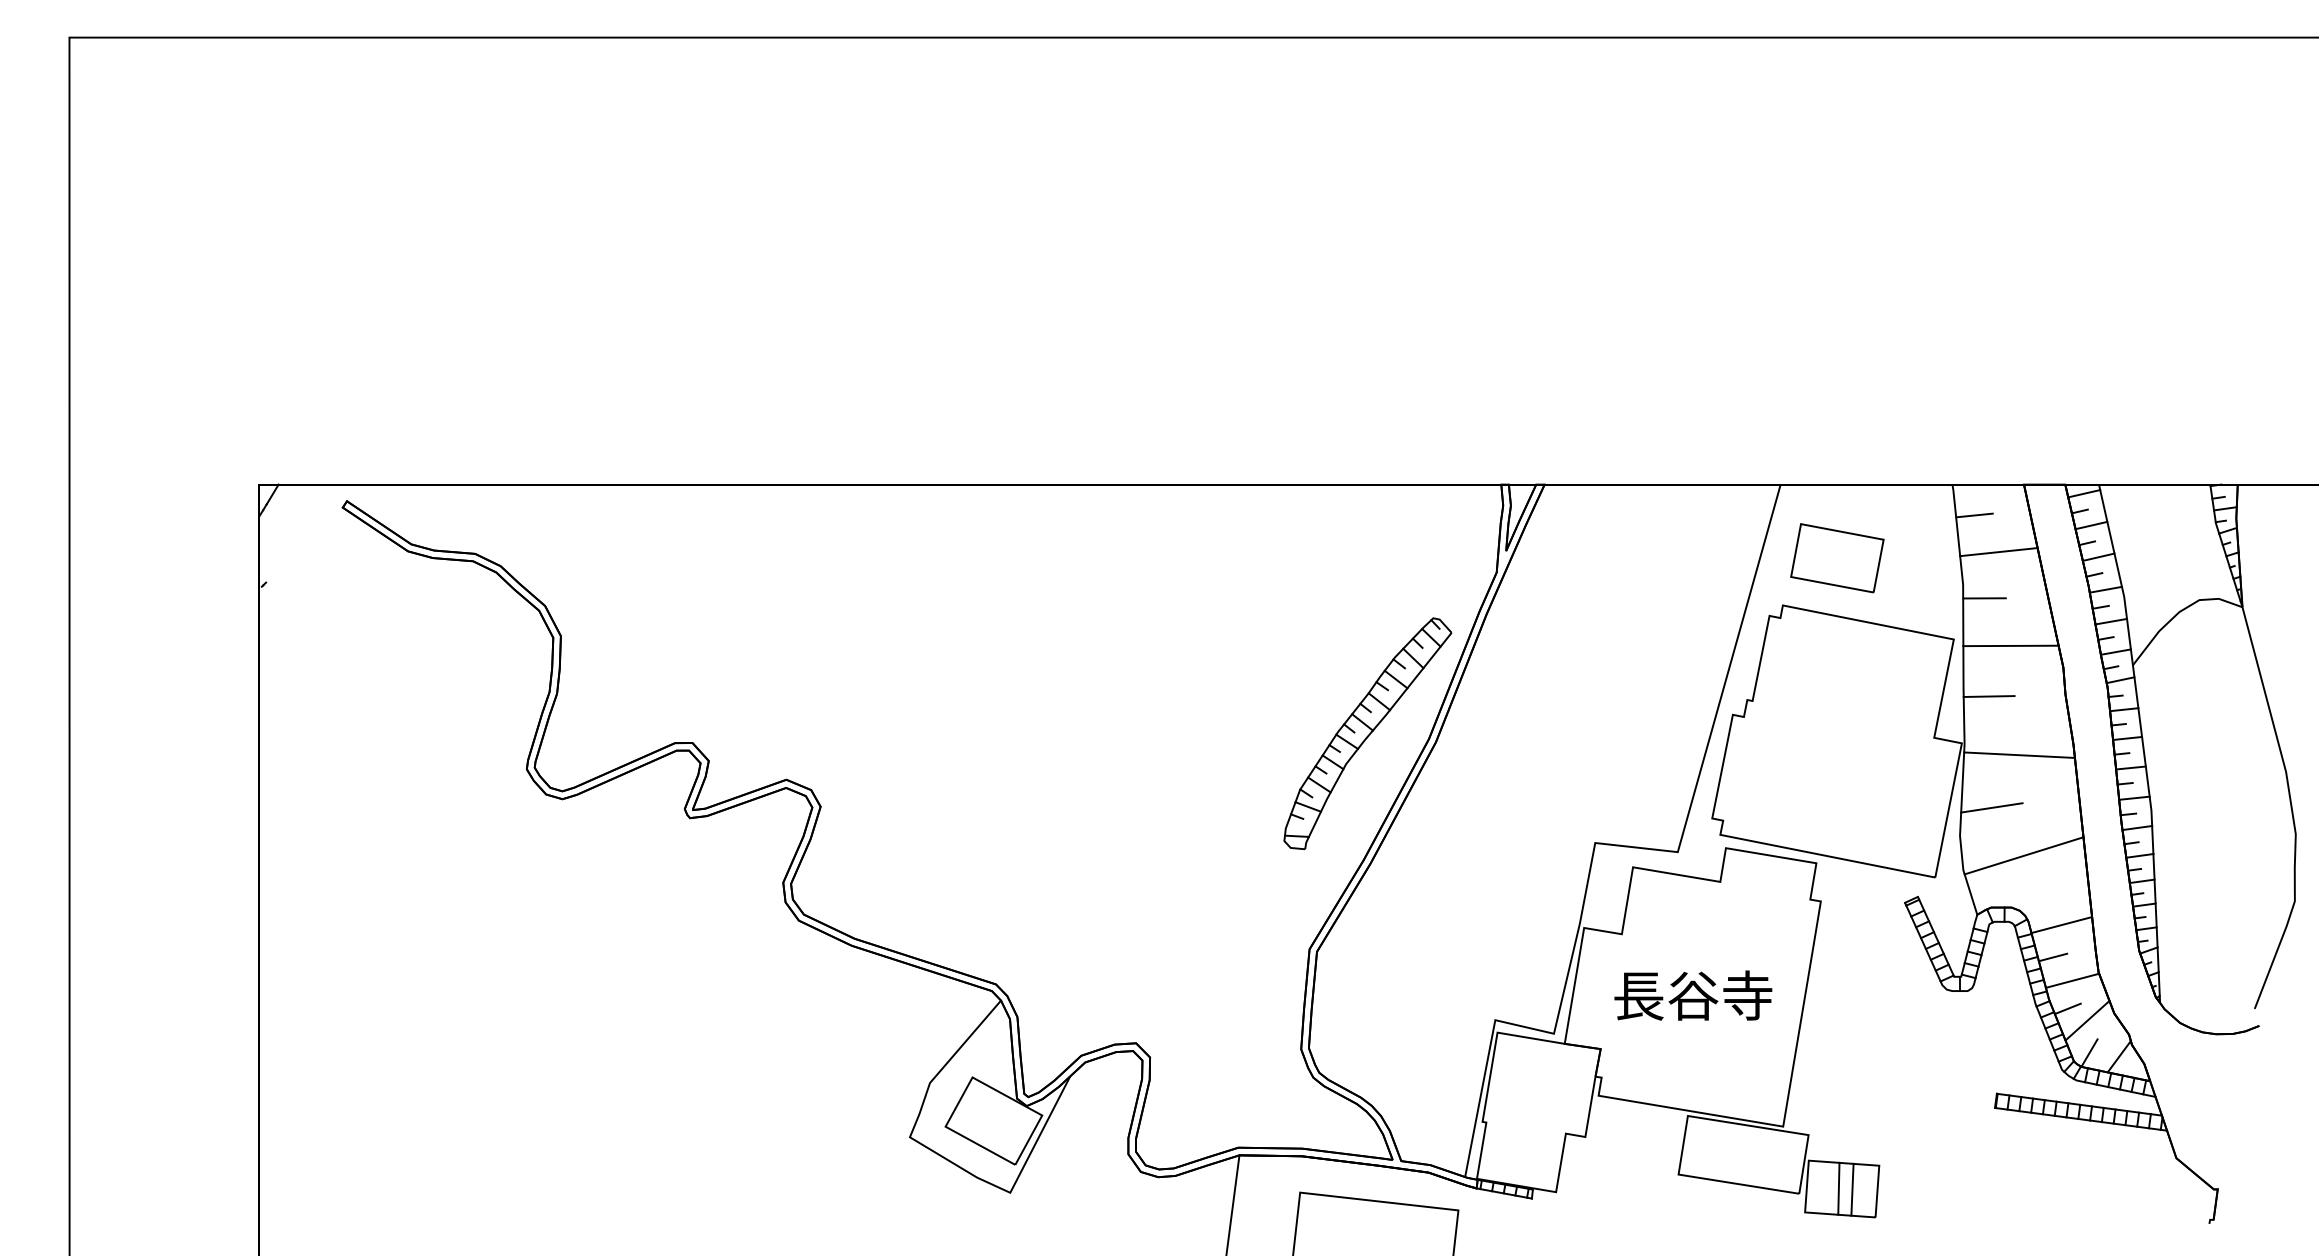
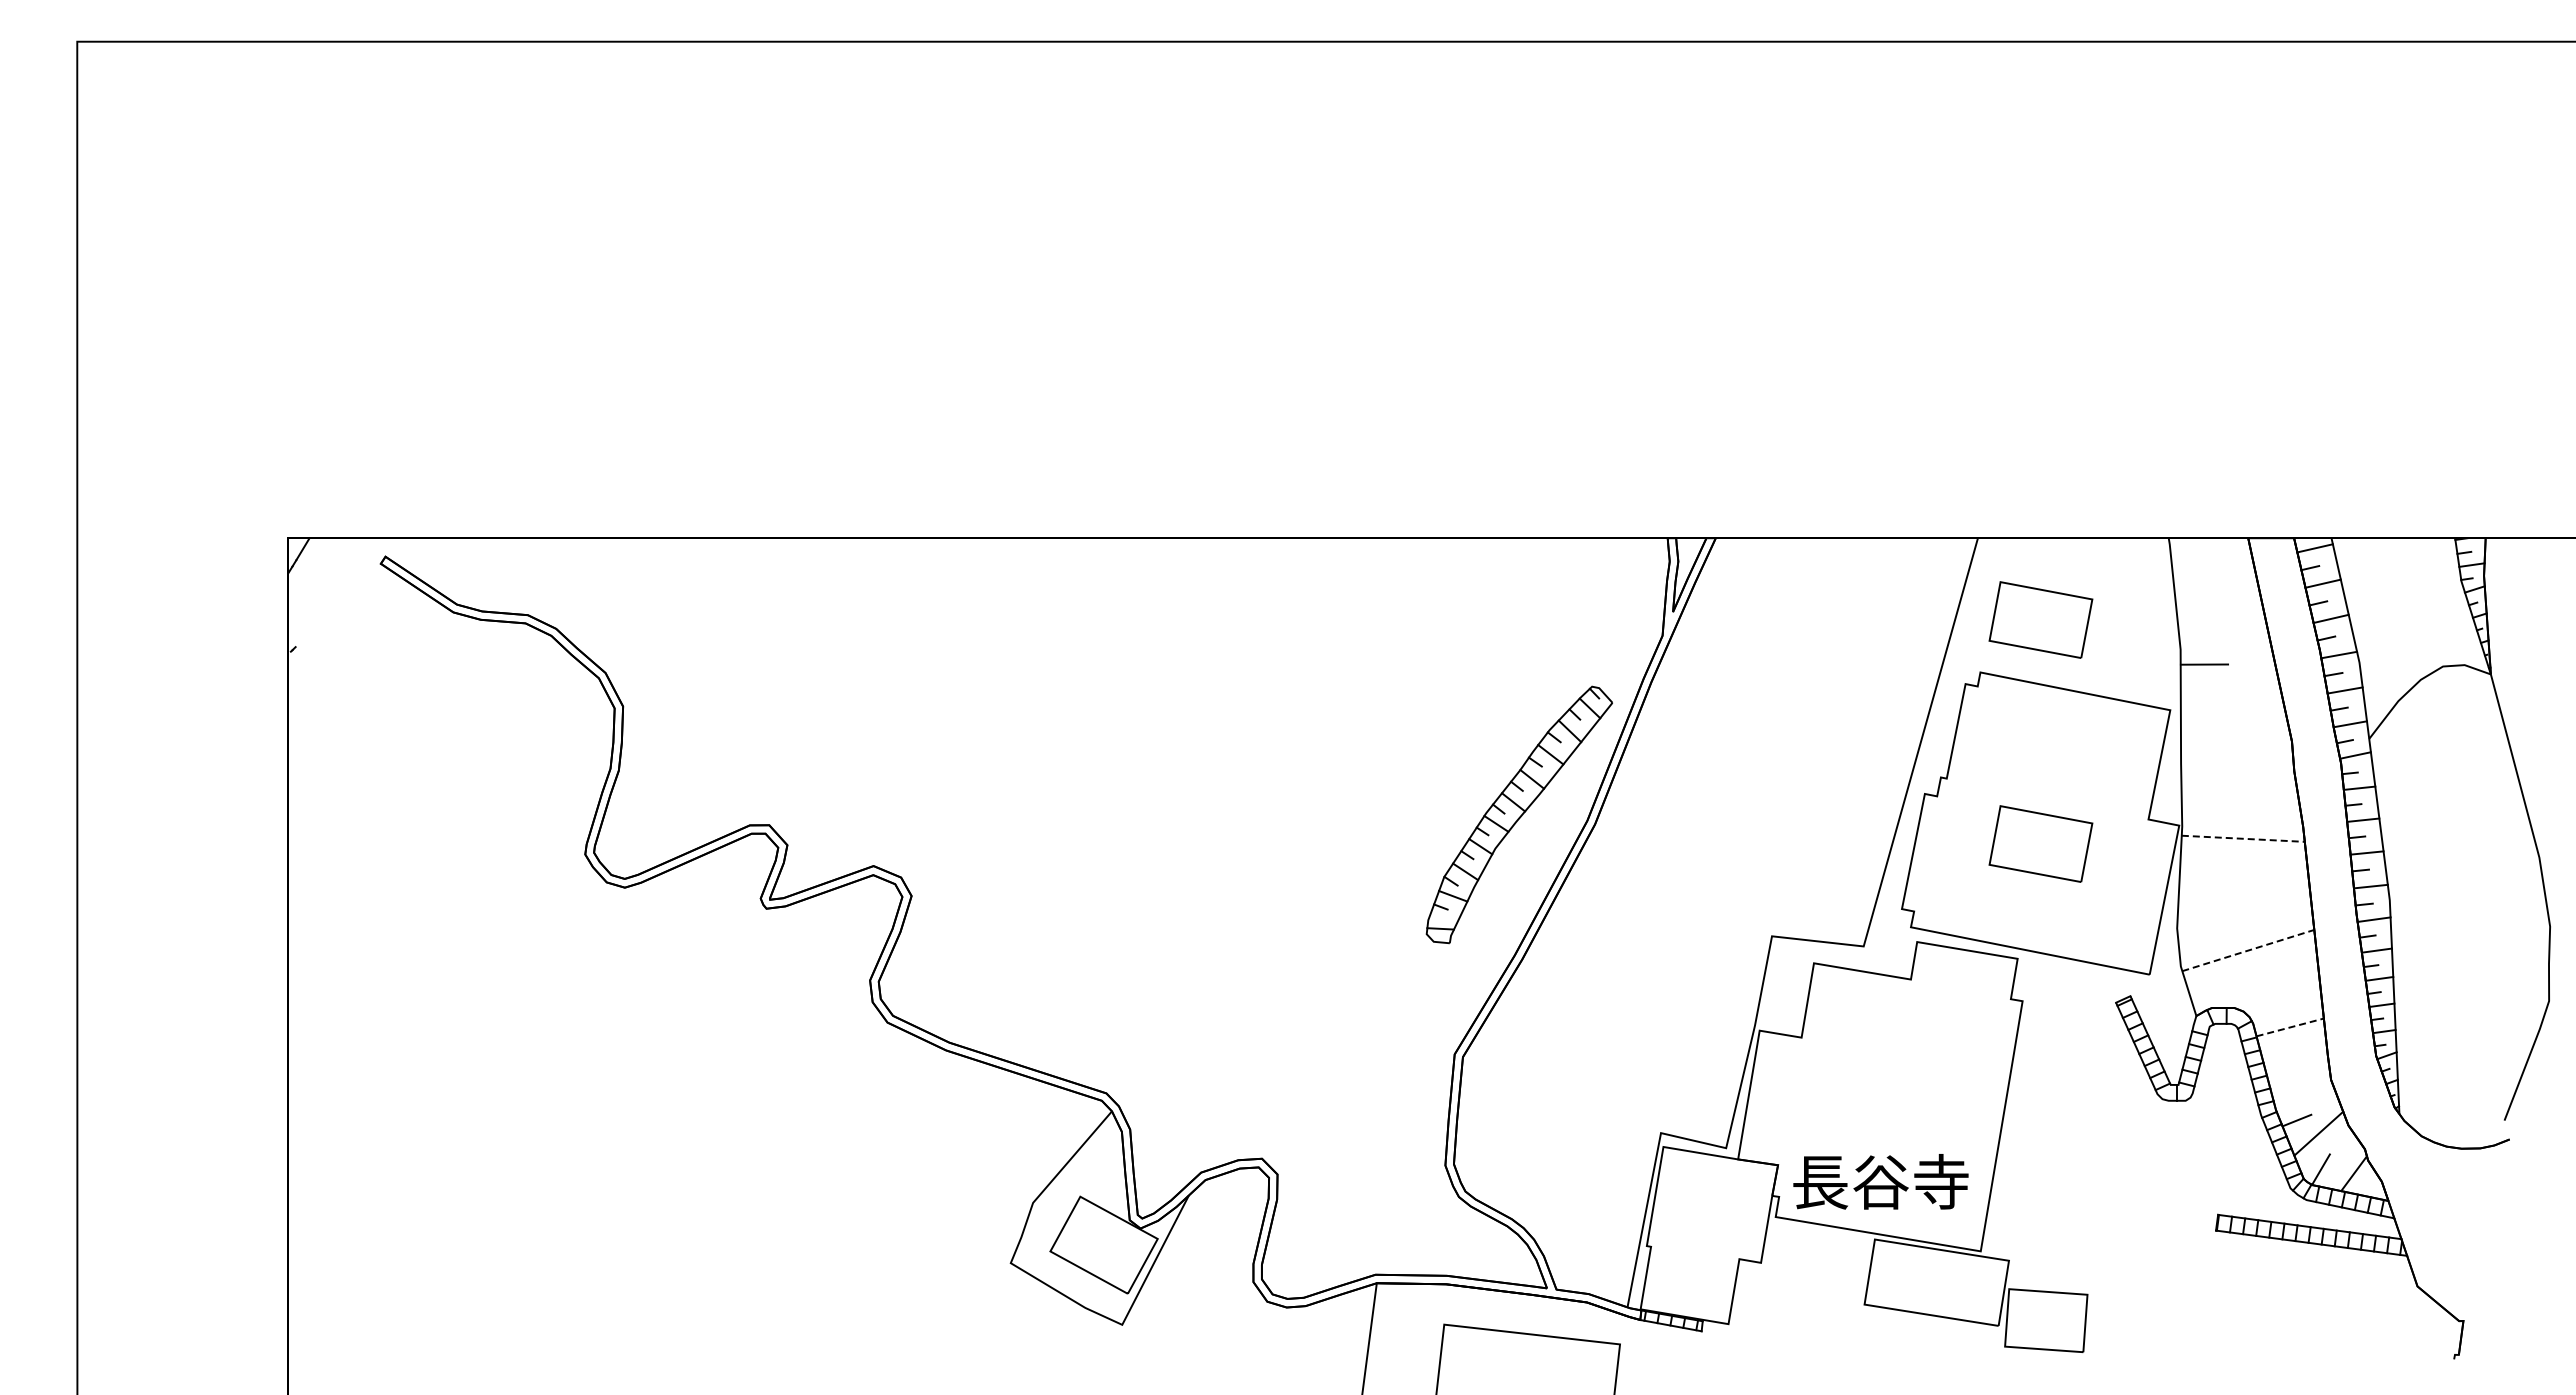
line: (1973, 515) -> (2192, 572), removed
line: (1999, 551) -> (2220, 612), removed
line: (2010, 646) -> (2233, 717), removed
line: (1989, 696) -> (2209, 773), removed
line: (2019, 754) -> (2243, 838), solid -> dashed
part: (1836, 759) -> (2040, 843), added
line: (1991, 808) -> (2212, 897), removed
line: (2024, 855) -> (2248, 950), solid -> dashed
line: (2062, 925) -> (2290, 1027), solid -> dashed
line: (2053, 957) -> (2280, 1063), removed
line: (2071, 980) -> (2301, 1089), removed
text: (1692, 995) -> (1880, 1181), moved
line: (1838, 1188) -> (2042, 1320), removed
line: (1852, 1189) -> (2057, 1321), removed

